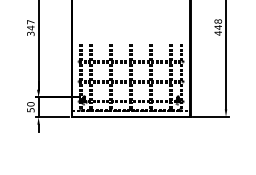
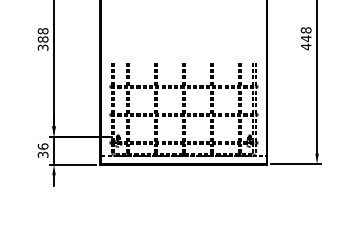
text: (30, 25) -> (42, 35), 347 -> 388
text: (30, 107) -> (42, 150), 50 -> 36

